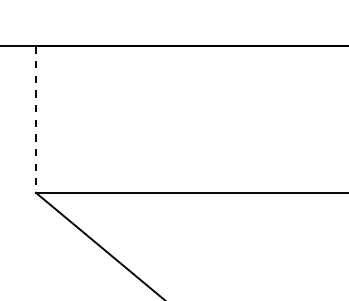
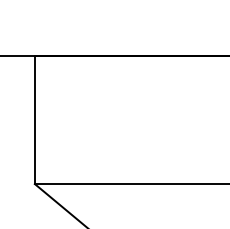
line: (35, 120) -> (34, 121), dashed -> solid

